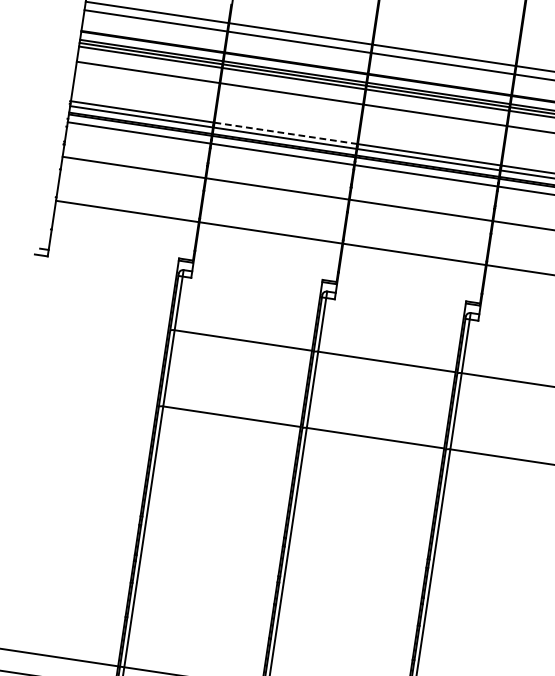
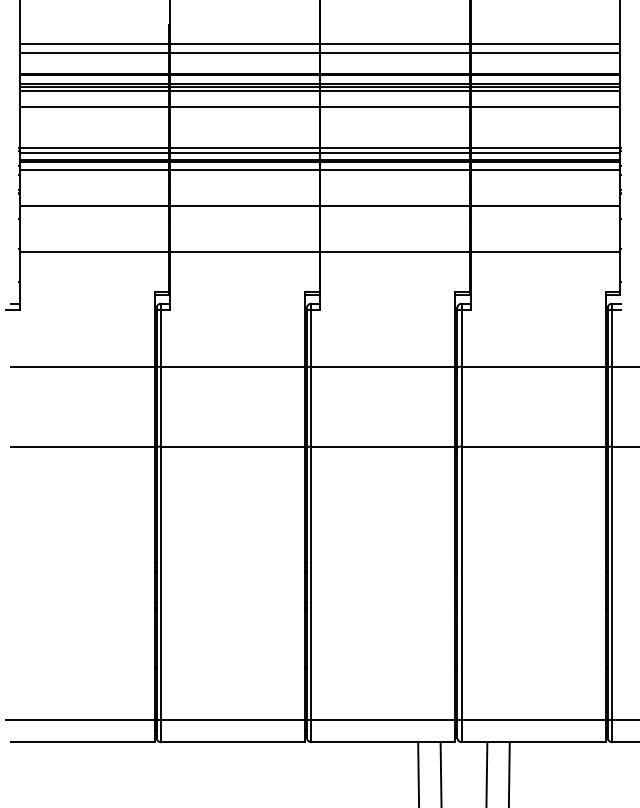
line: (285, 132) -> (244, 147), dashed -> solid
line: (99, 318) -> (82, 366), added
line: (88, 395) -> (82, 446), added

